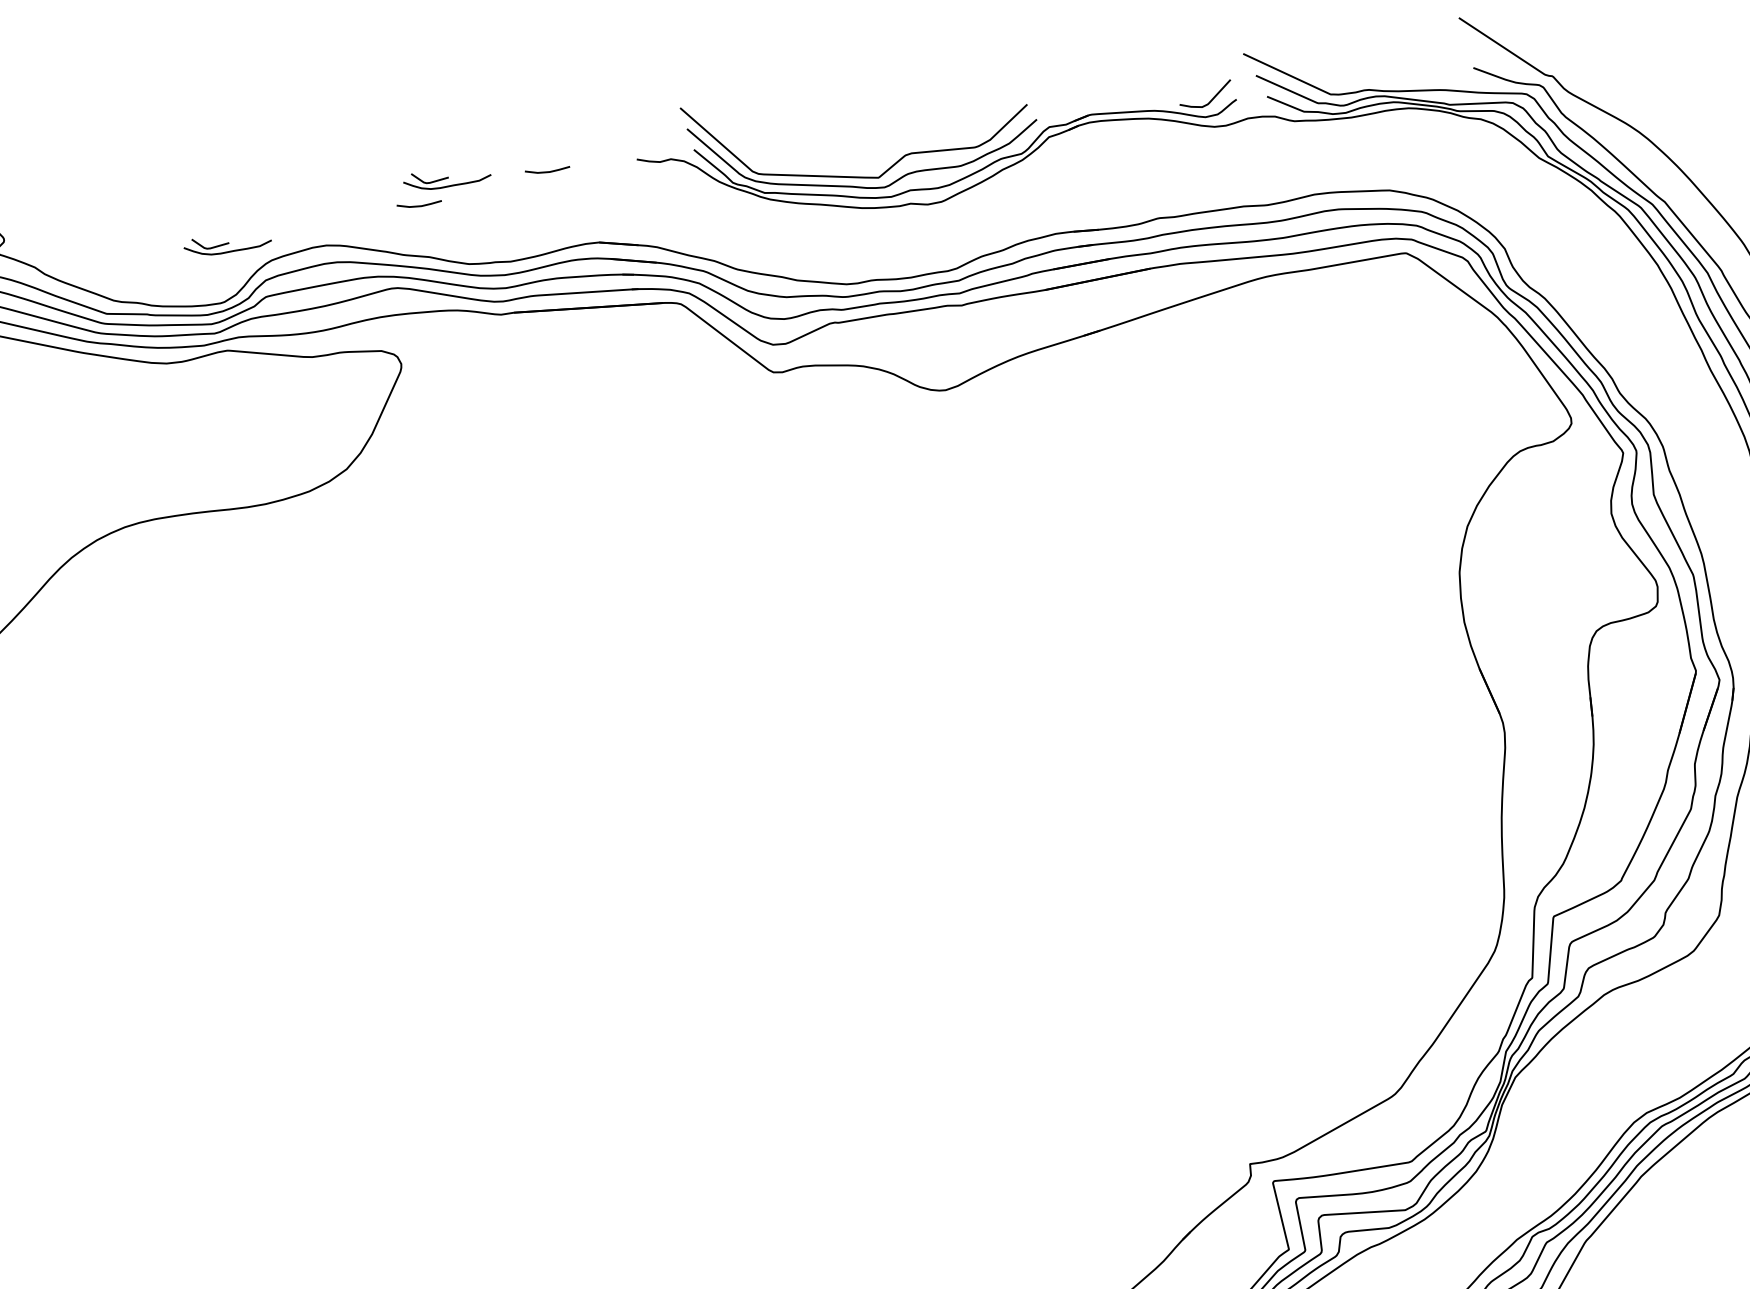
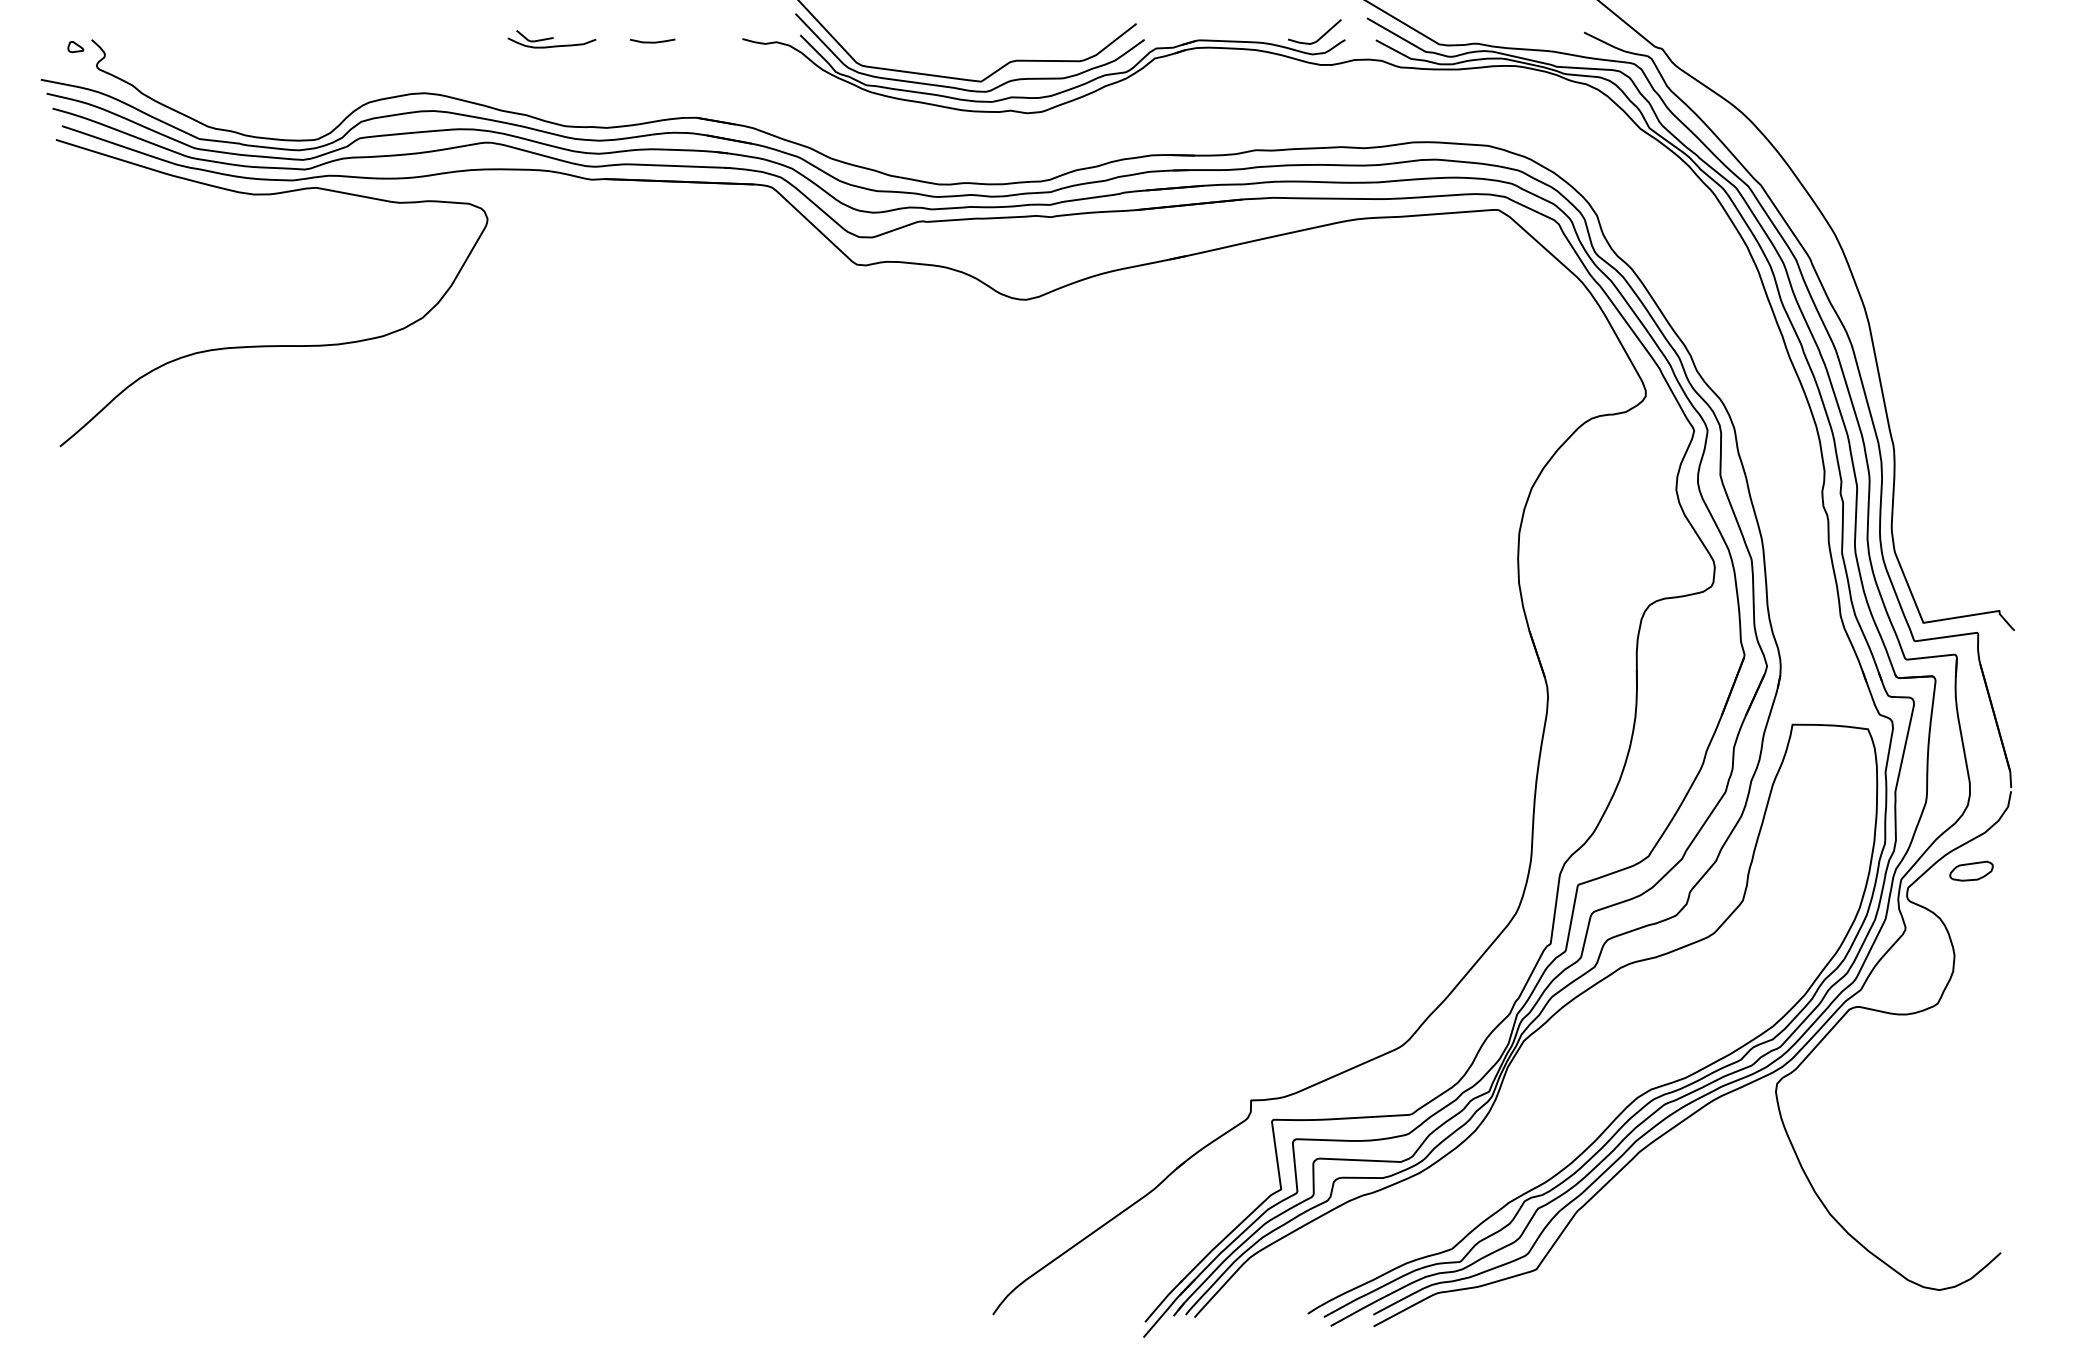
line: (419, 205) -> (521, 62), removed
part: (227, 244) -> (326, 82), removed

